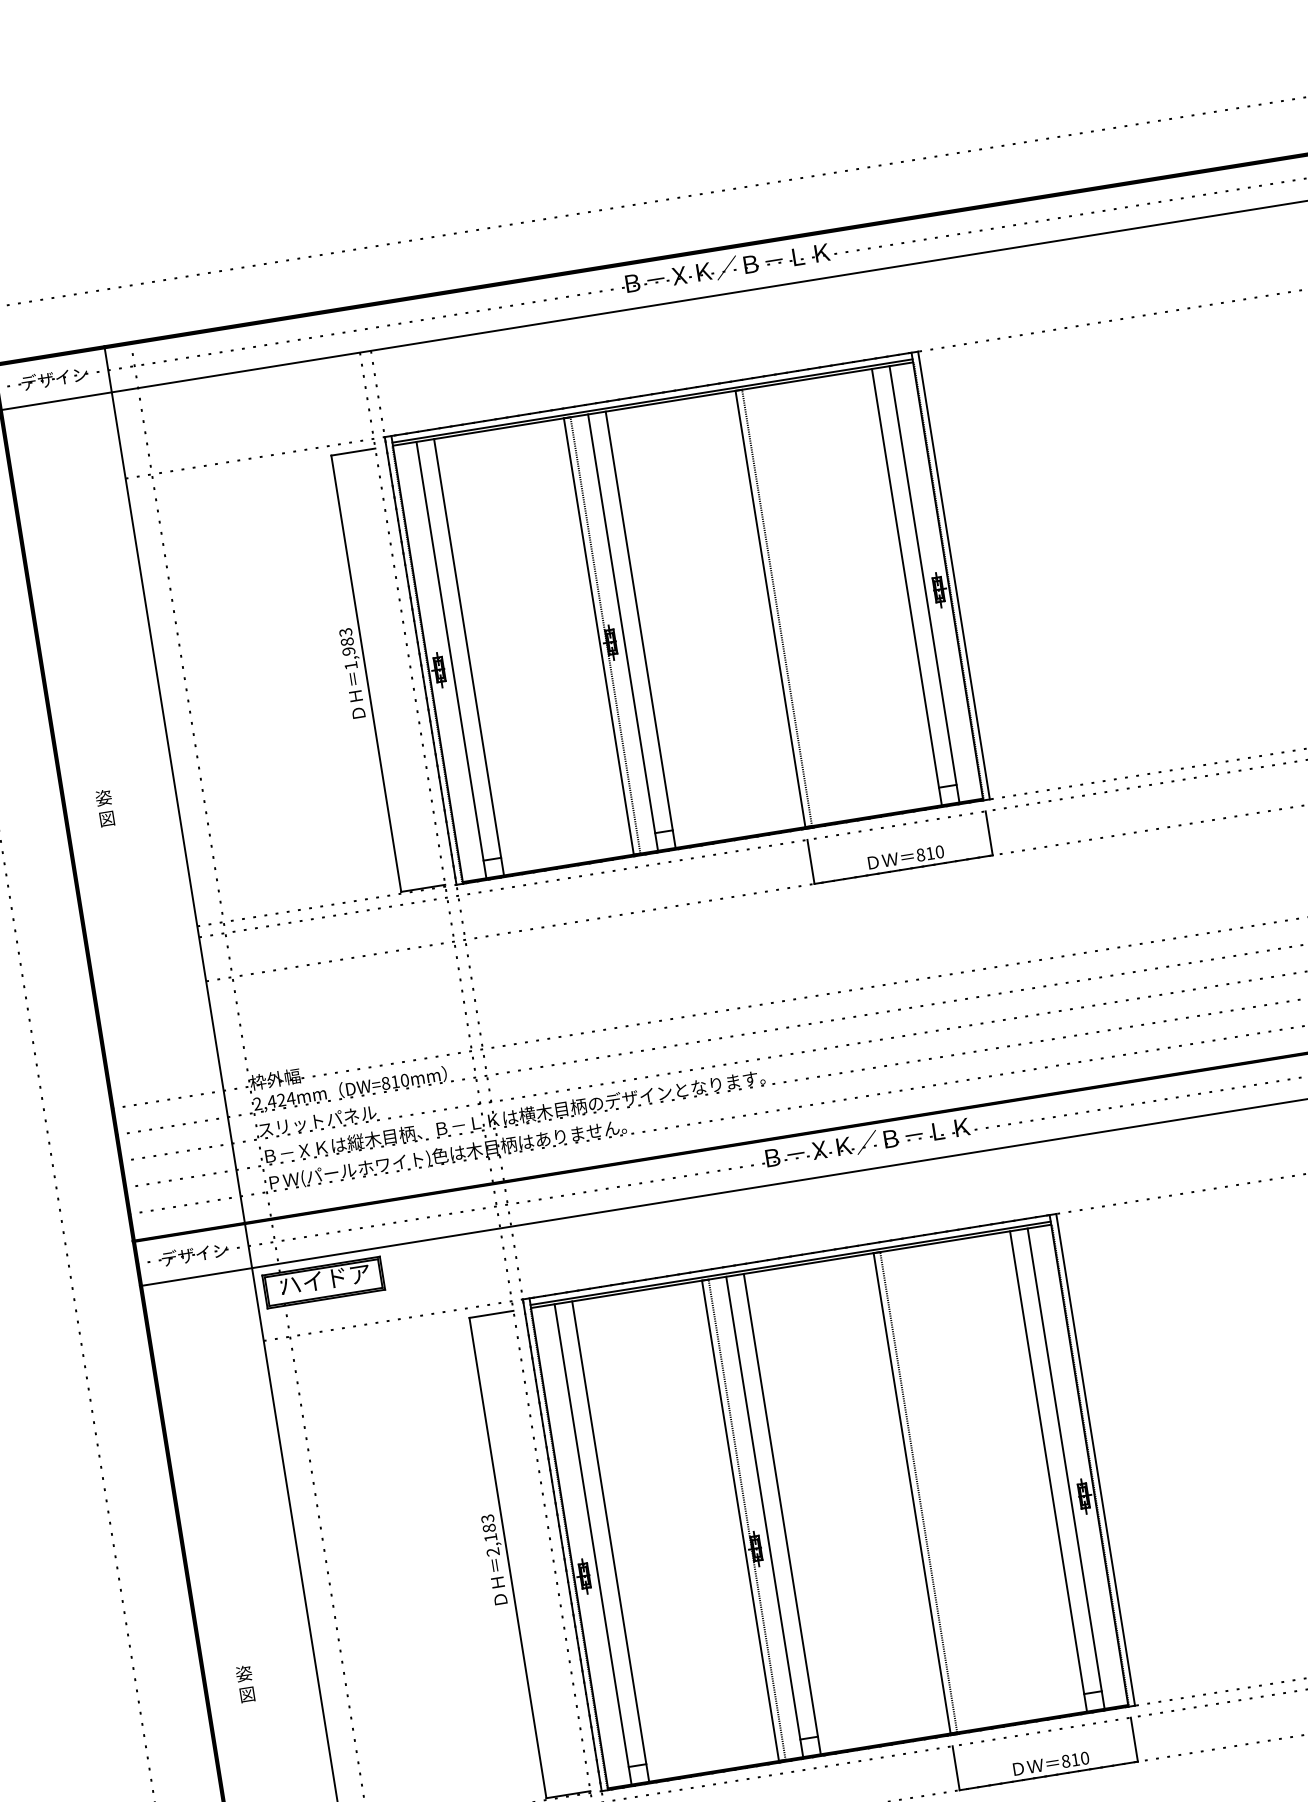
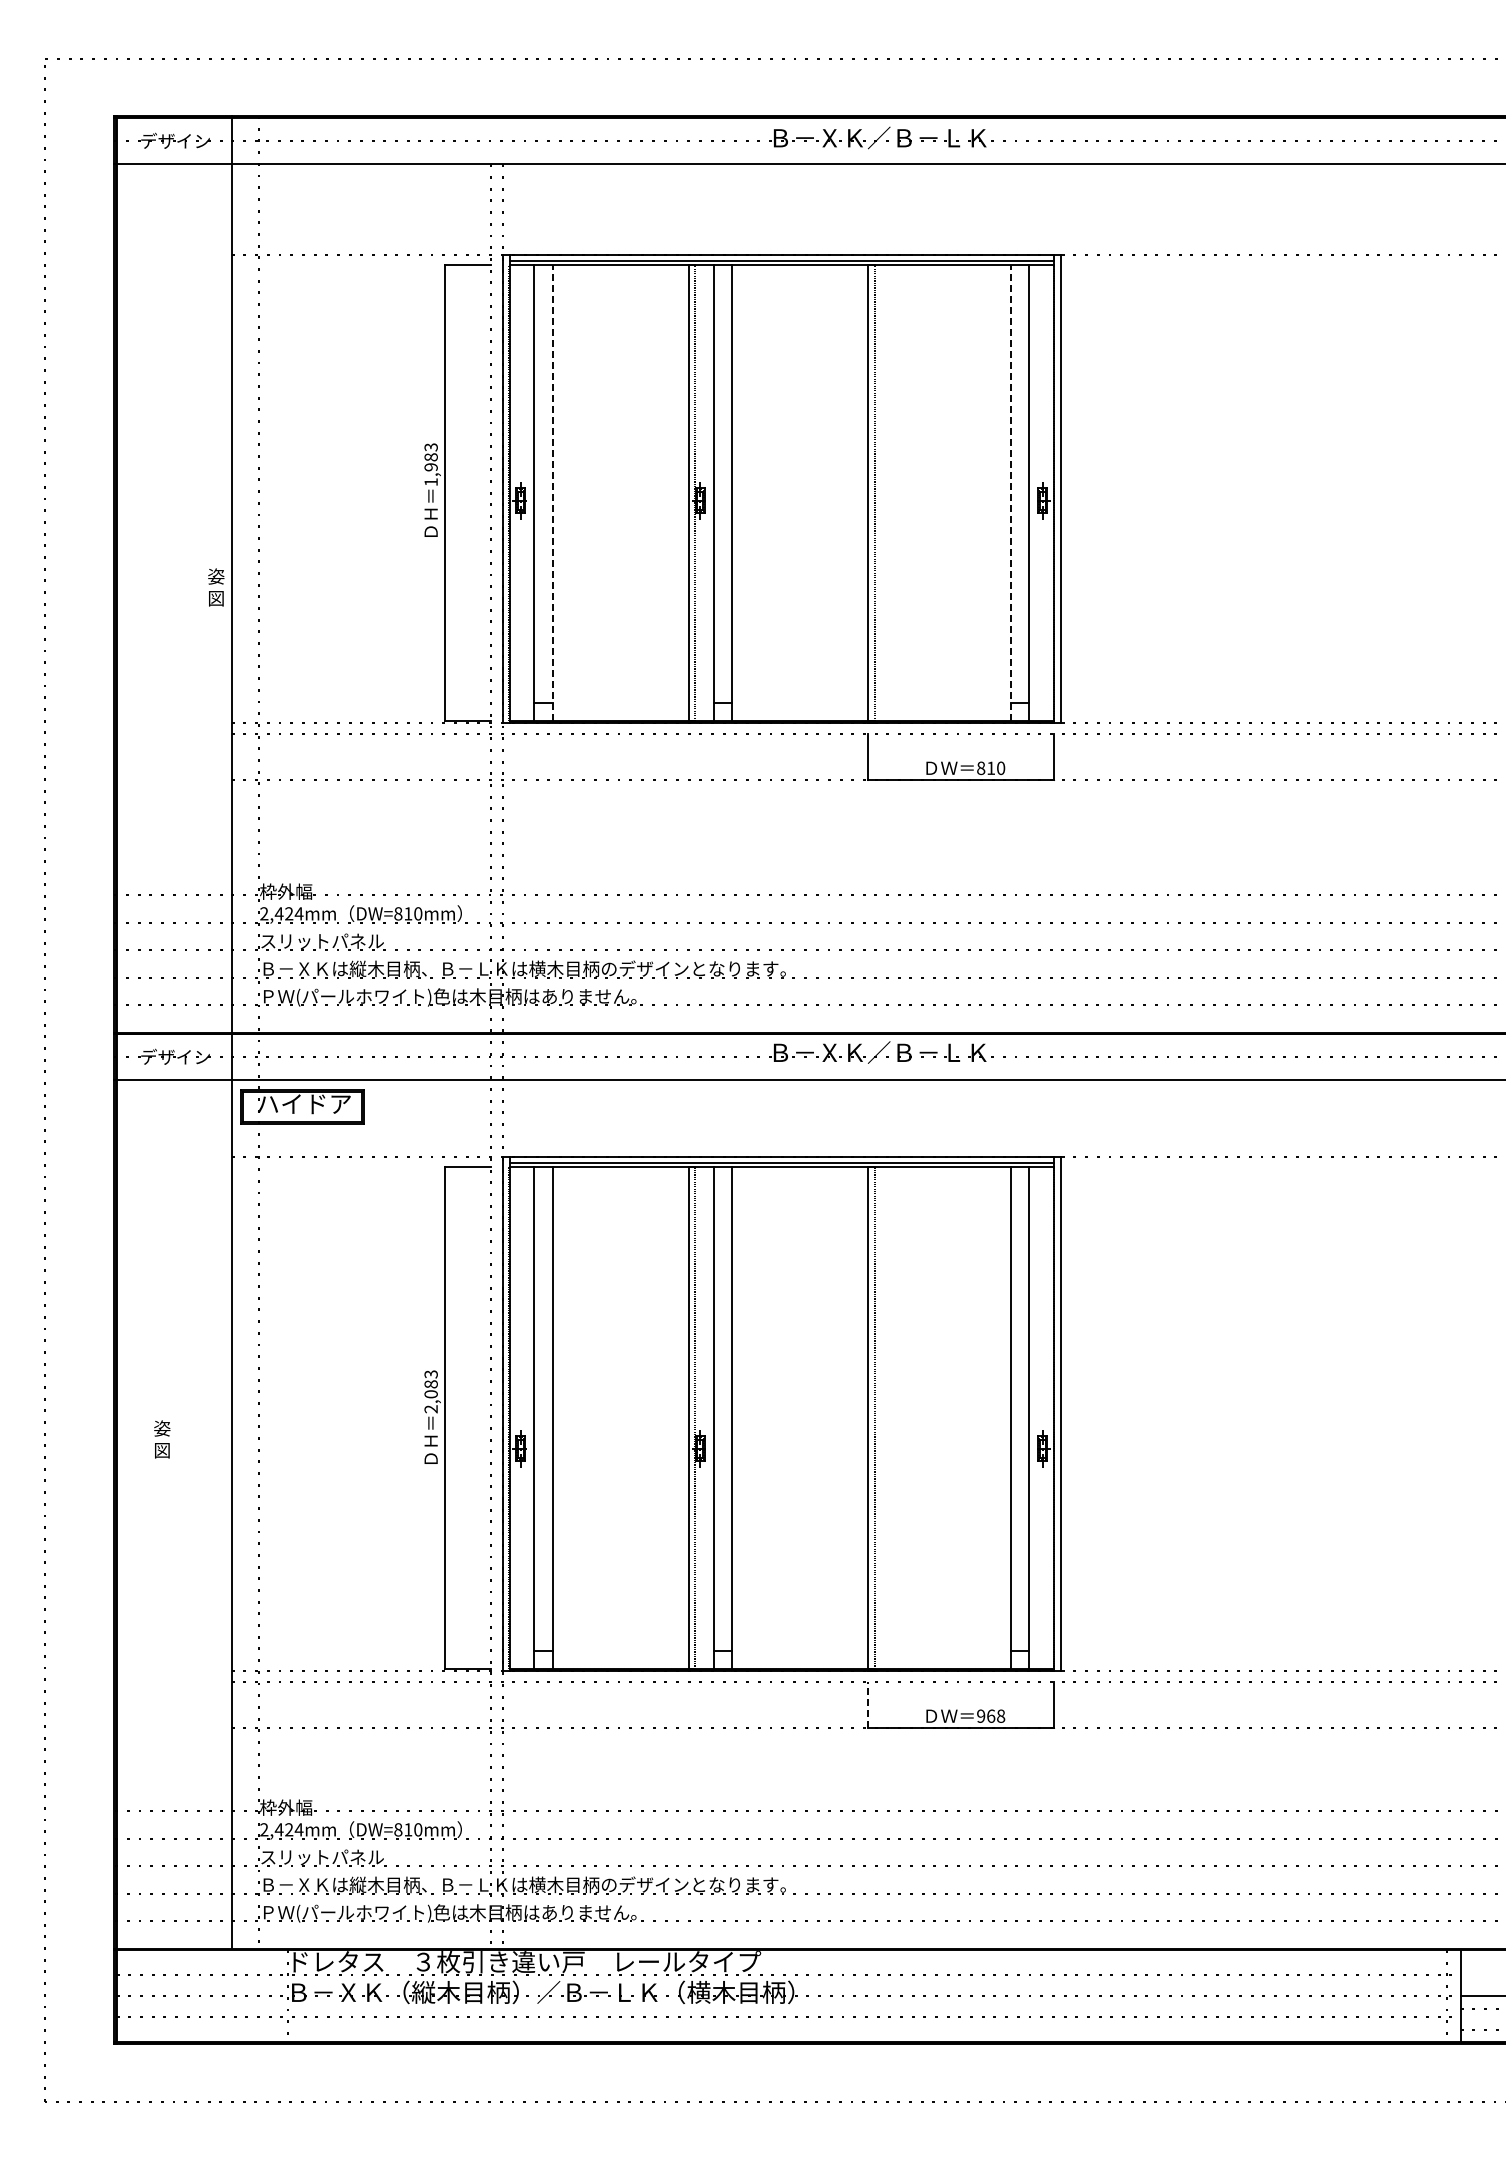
line: (906, 586) -> (1010, 492), solid -> dashed
line: (468, 656) -> (552, 492), solid -> dashed
text: (105, 808) -> (216, 587), moved
text: (490, 1538) -> (430, 1394), 2,183 -> 2,083
text: (245, 1684) -> (162, 1439), moved
text: (1075, 1759) -> (991, 1715), 810 -> 968
line: (956, 1767) -> (868, 1704), solid -> dashed

